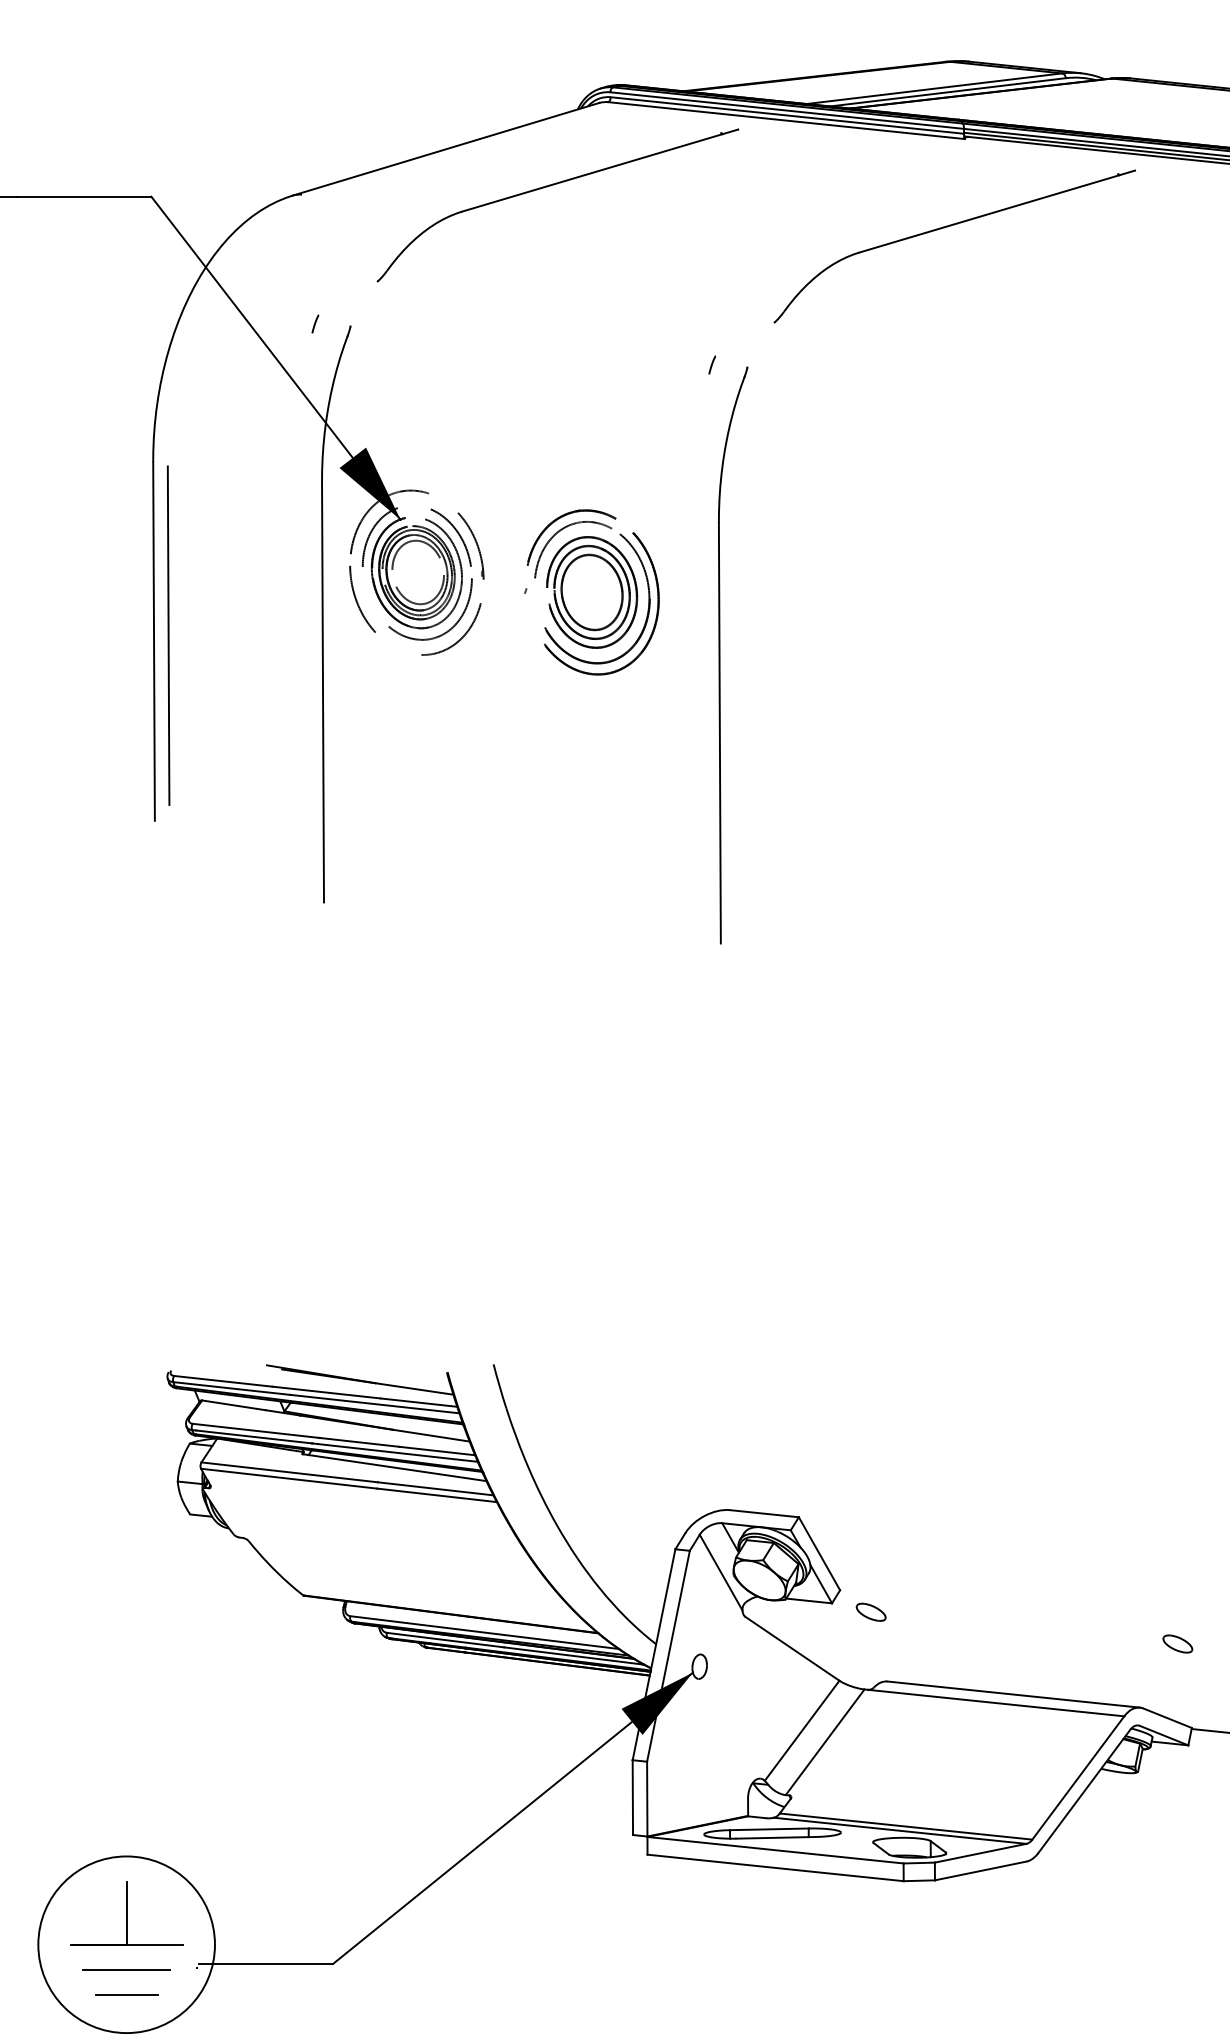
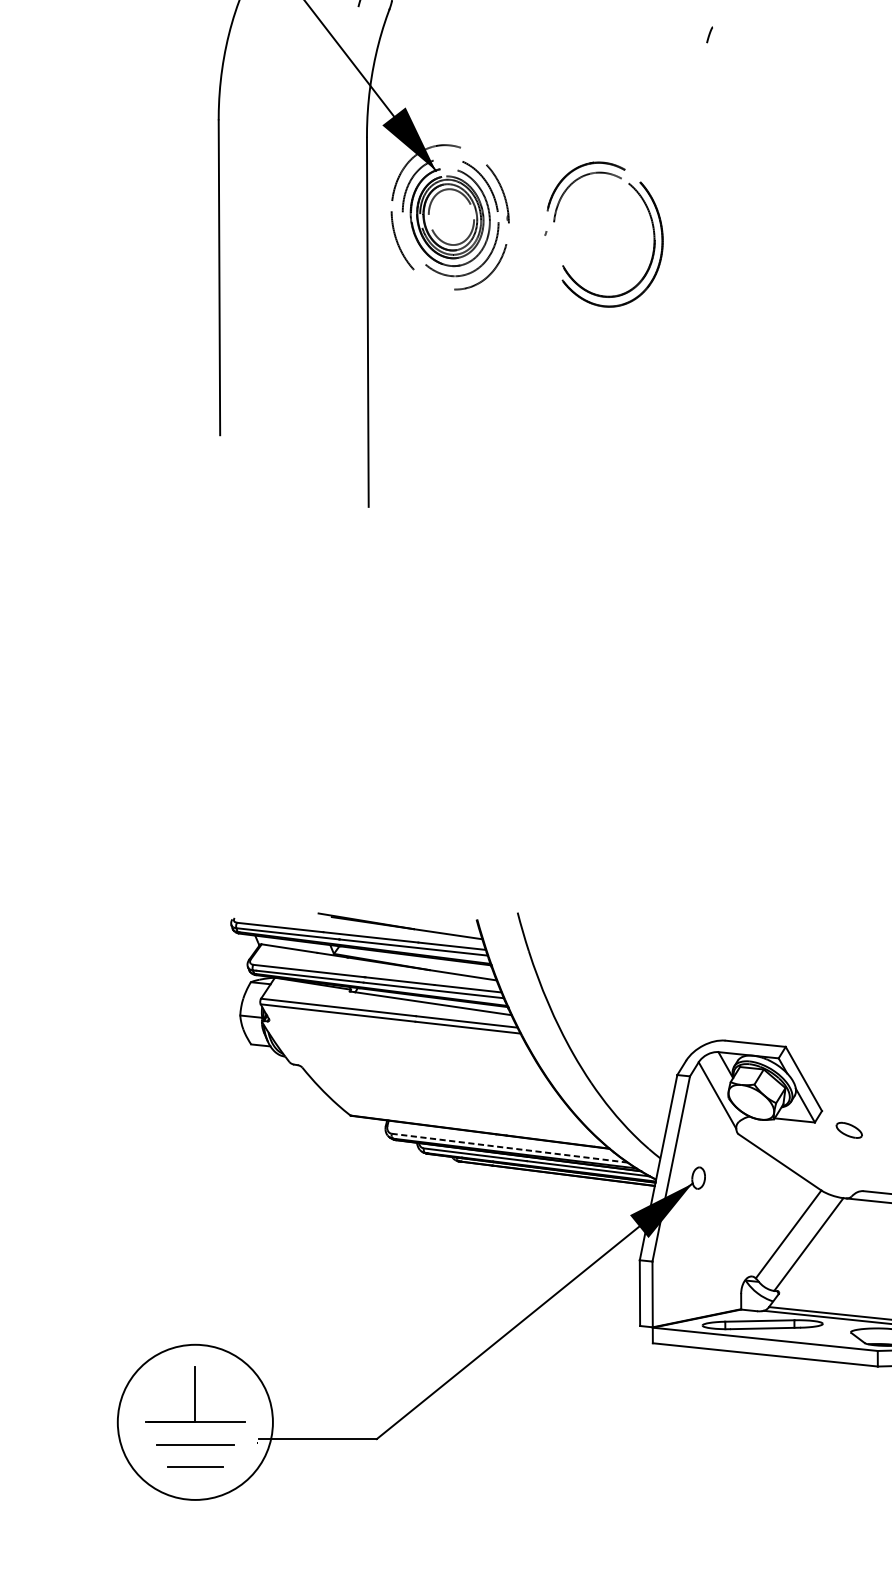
part: (592, 592) -> (604, 234), removed
line: (168, 635) -> (232, 272), removed
part: (720, 655) -> (716, 290), removed
line: (484, 1632) -> (509, 1148), solid -> dashed

